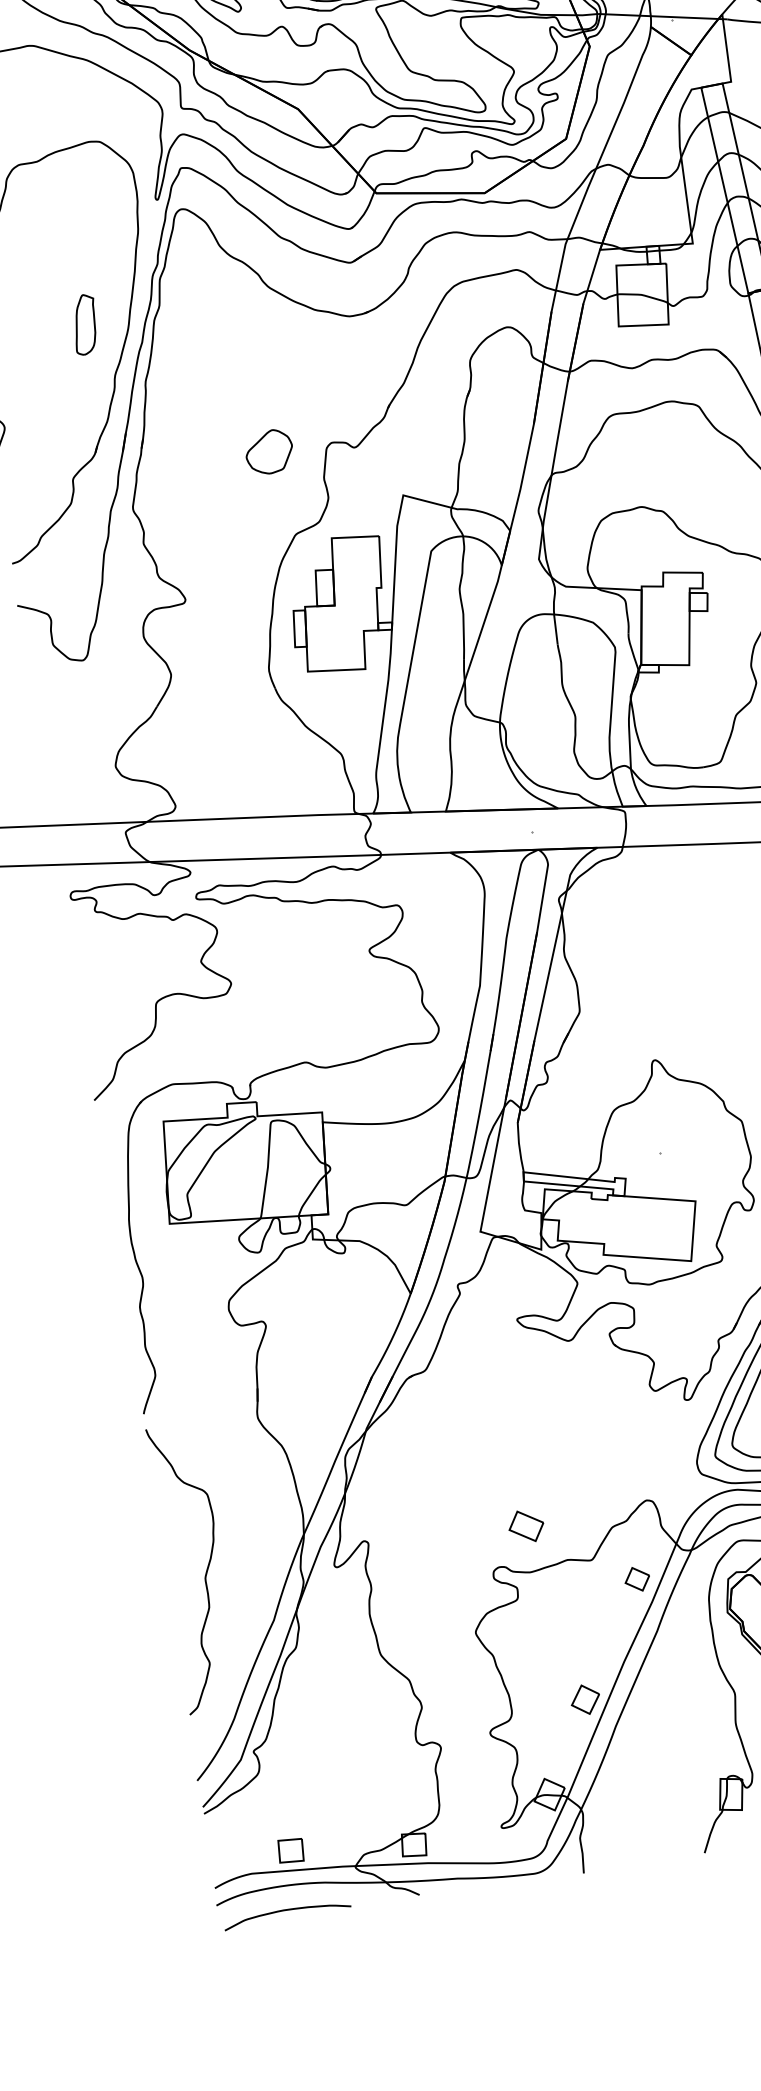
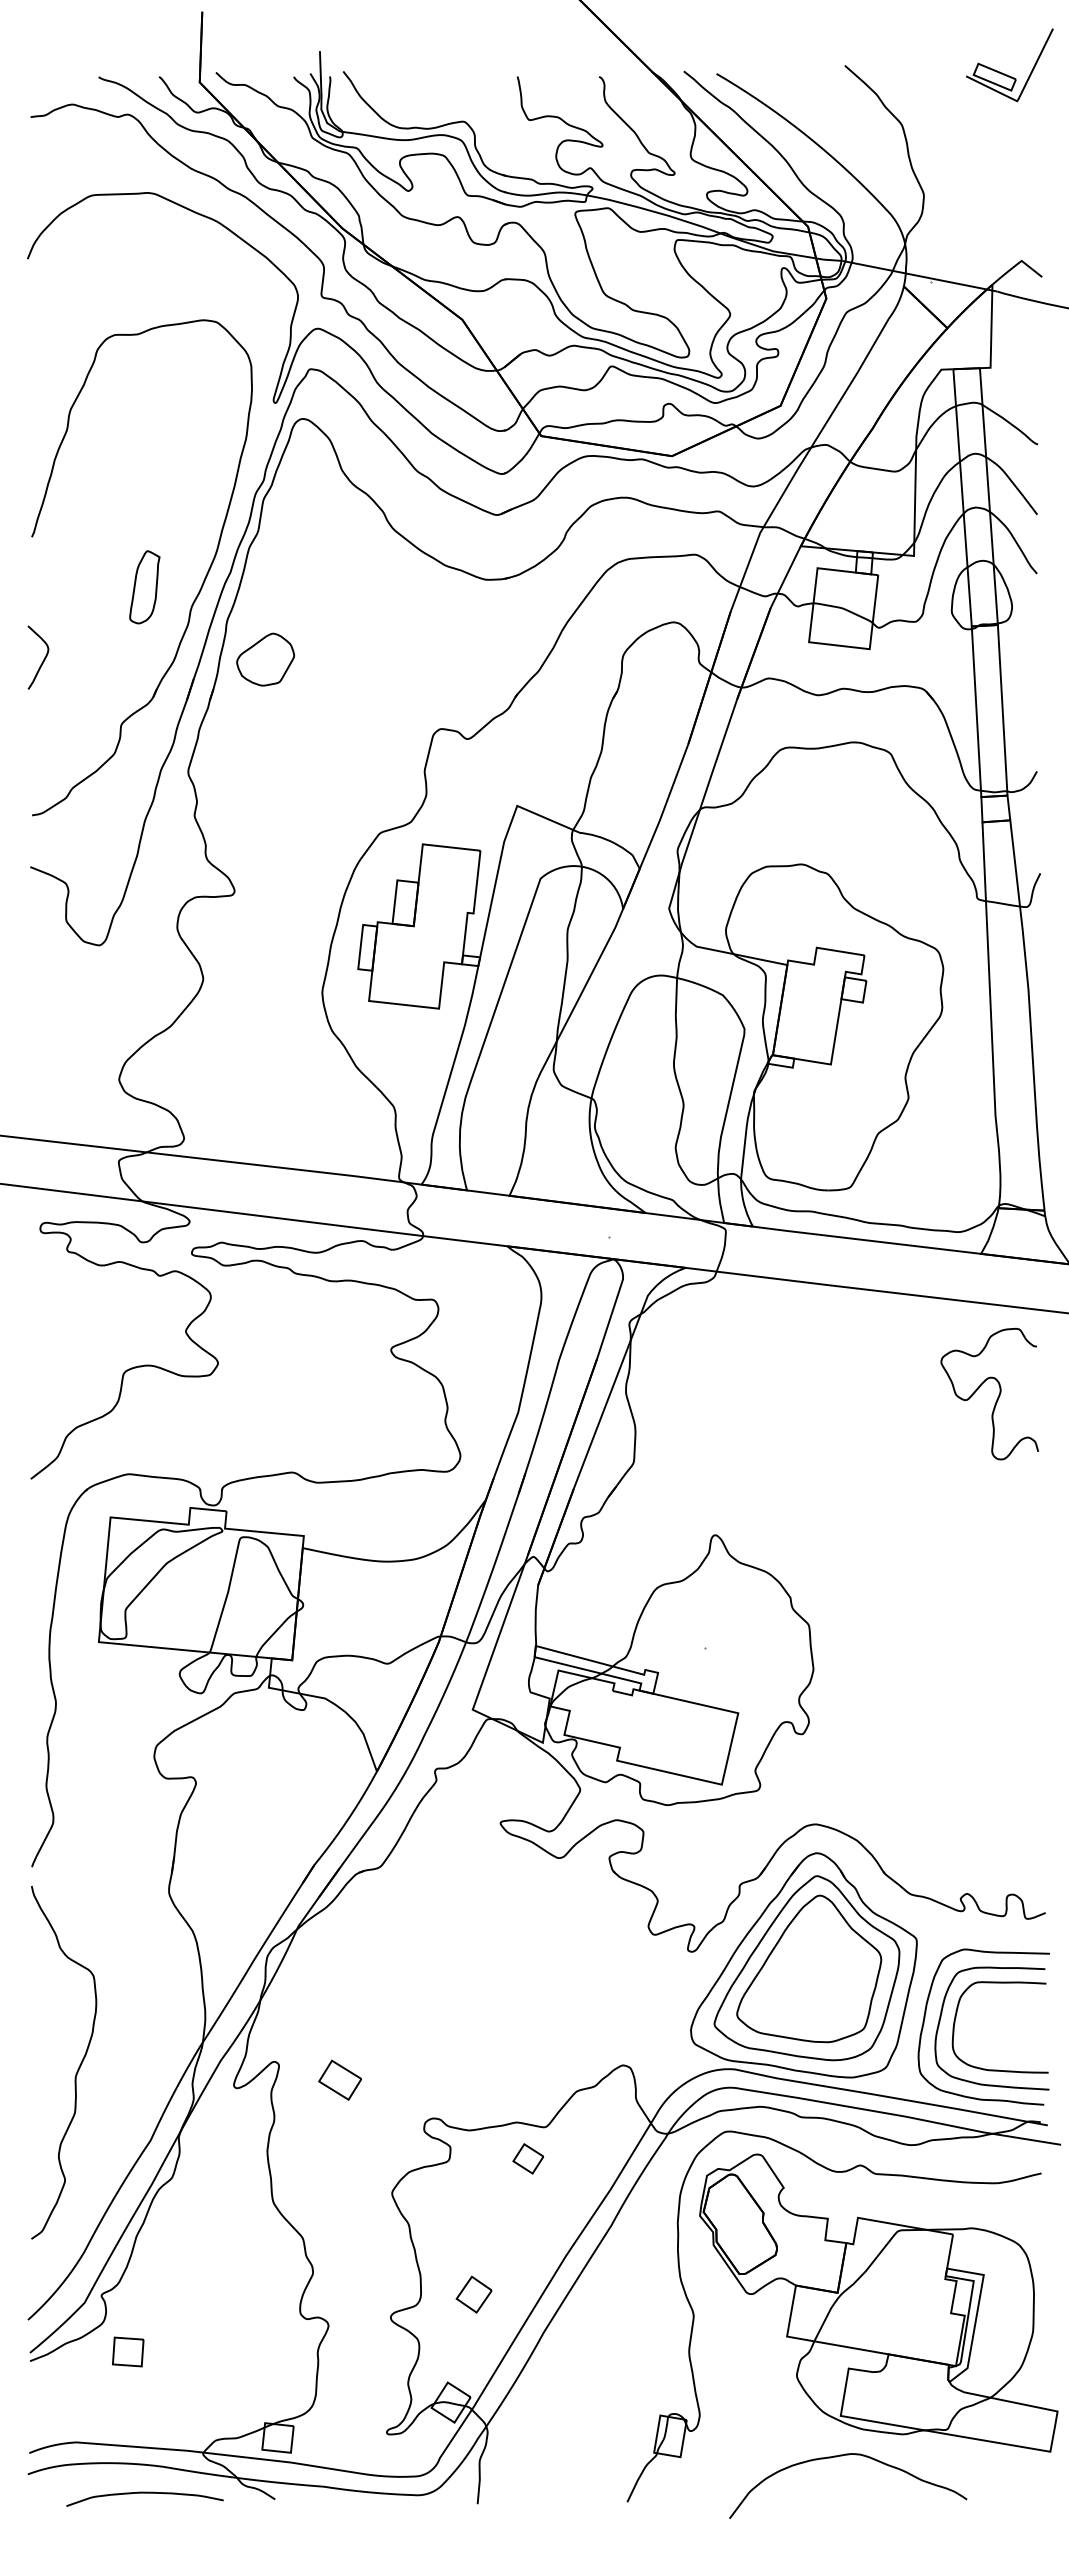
part: (84, 324) -> (144, 587), moved
part: (269, 452) -> (265, 659), moved
part: (525, 1525) -> (339, 2079), moved
part: (637, 1578) -> (528, 2158), moved
part: (584, 1699) -> (473, 2294), moved
part: (291, 1850) -> (128, 2351), moved
curve: (286, 1910) -> (144, 2493), moved

